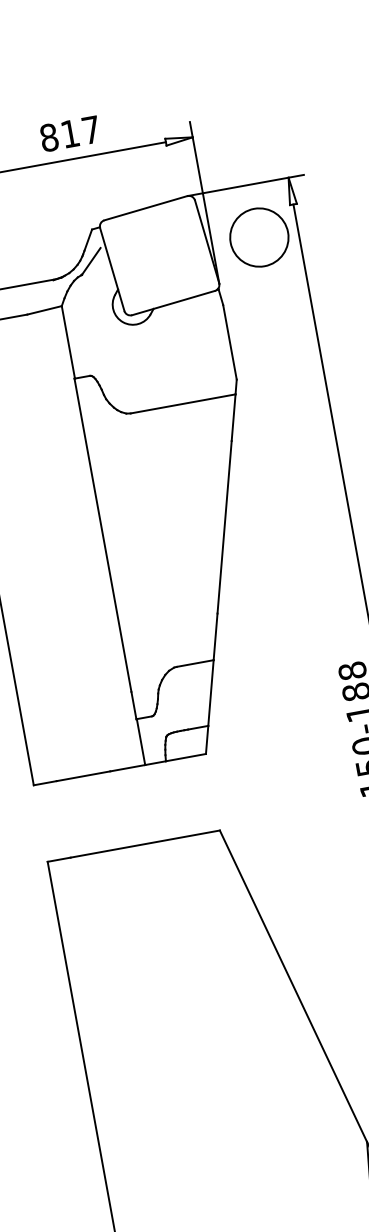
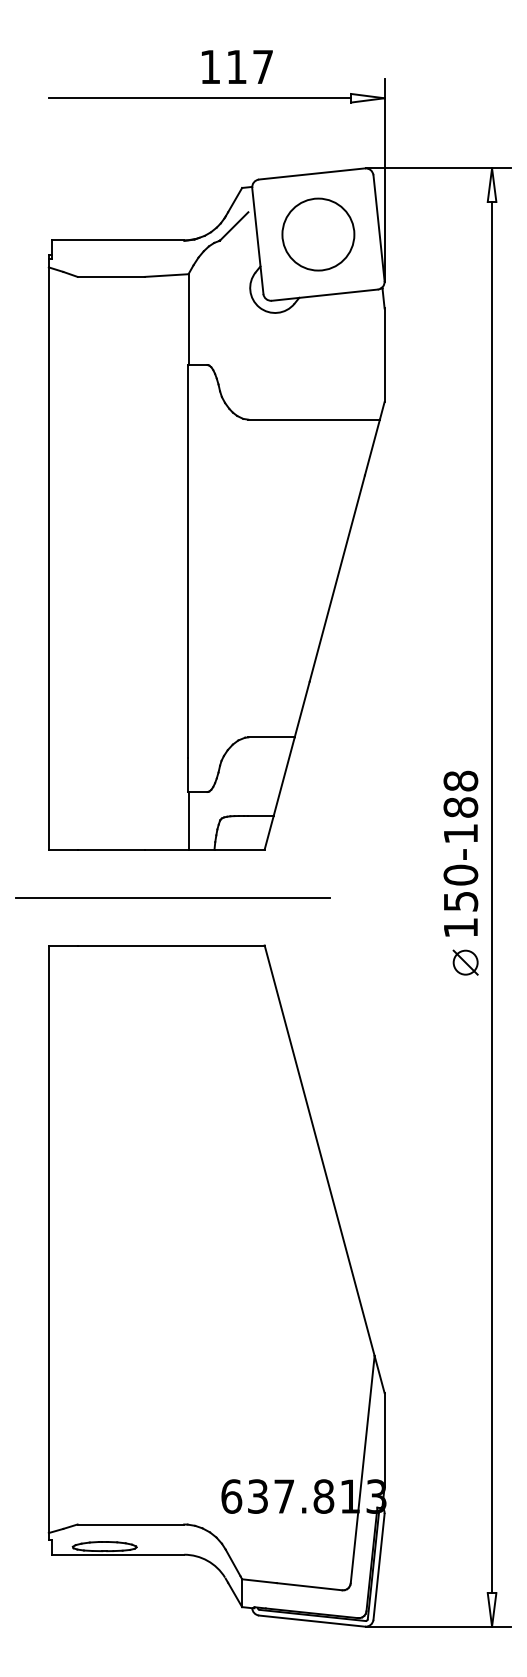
text: (49, 137) -> (210, 66), 817 -> 117
circle: (259, 237) -> (318, 234), moved
line: (139, 805) -> (172, 897), added

